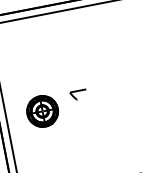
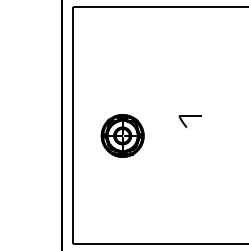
part: (78, 95) -> (189, 121), moved

